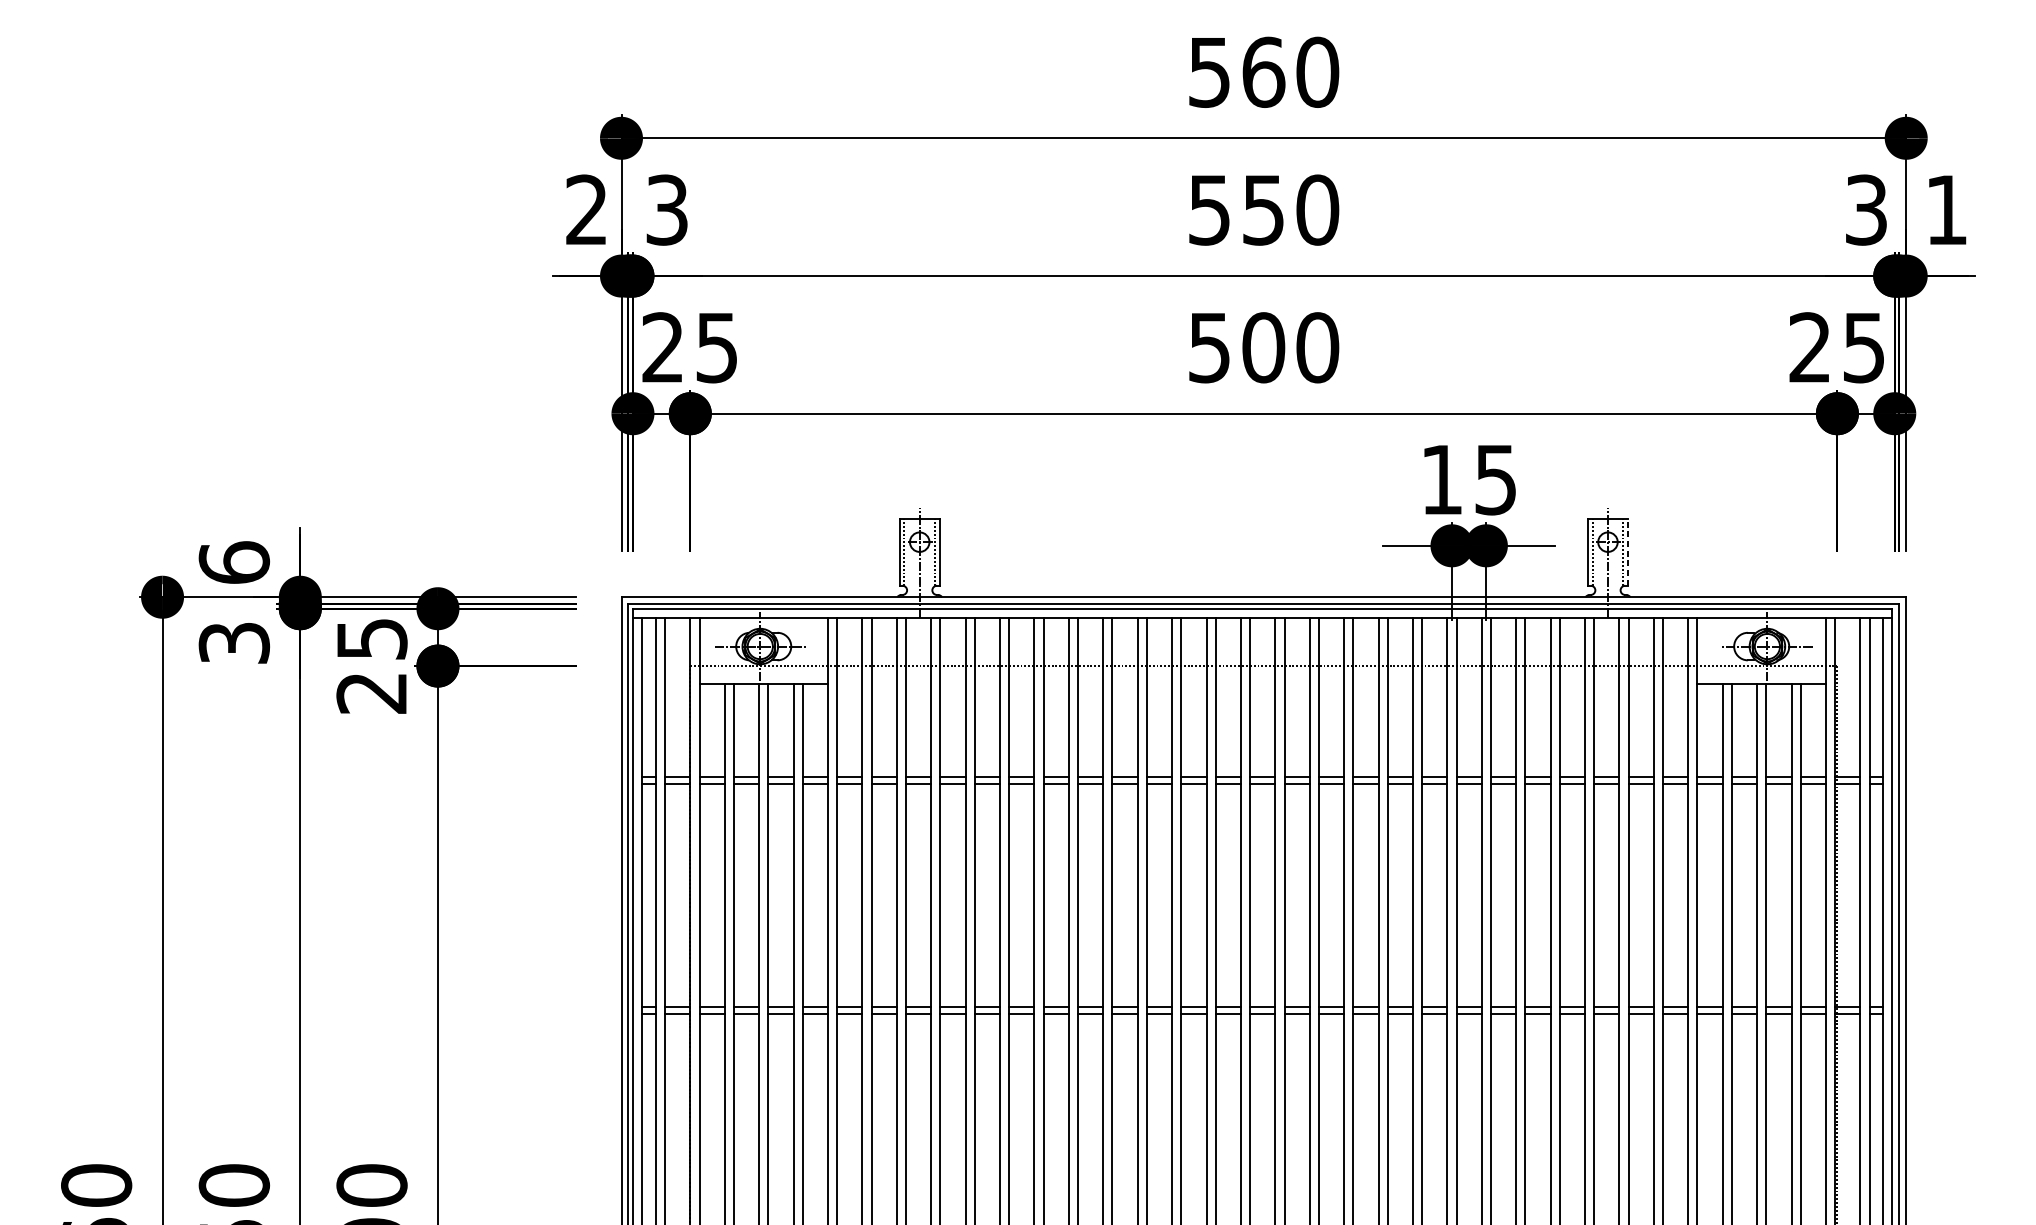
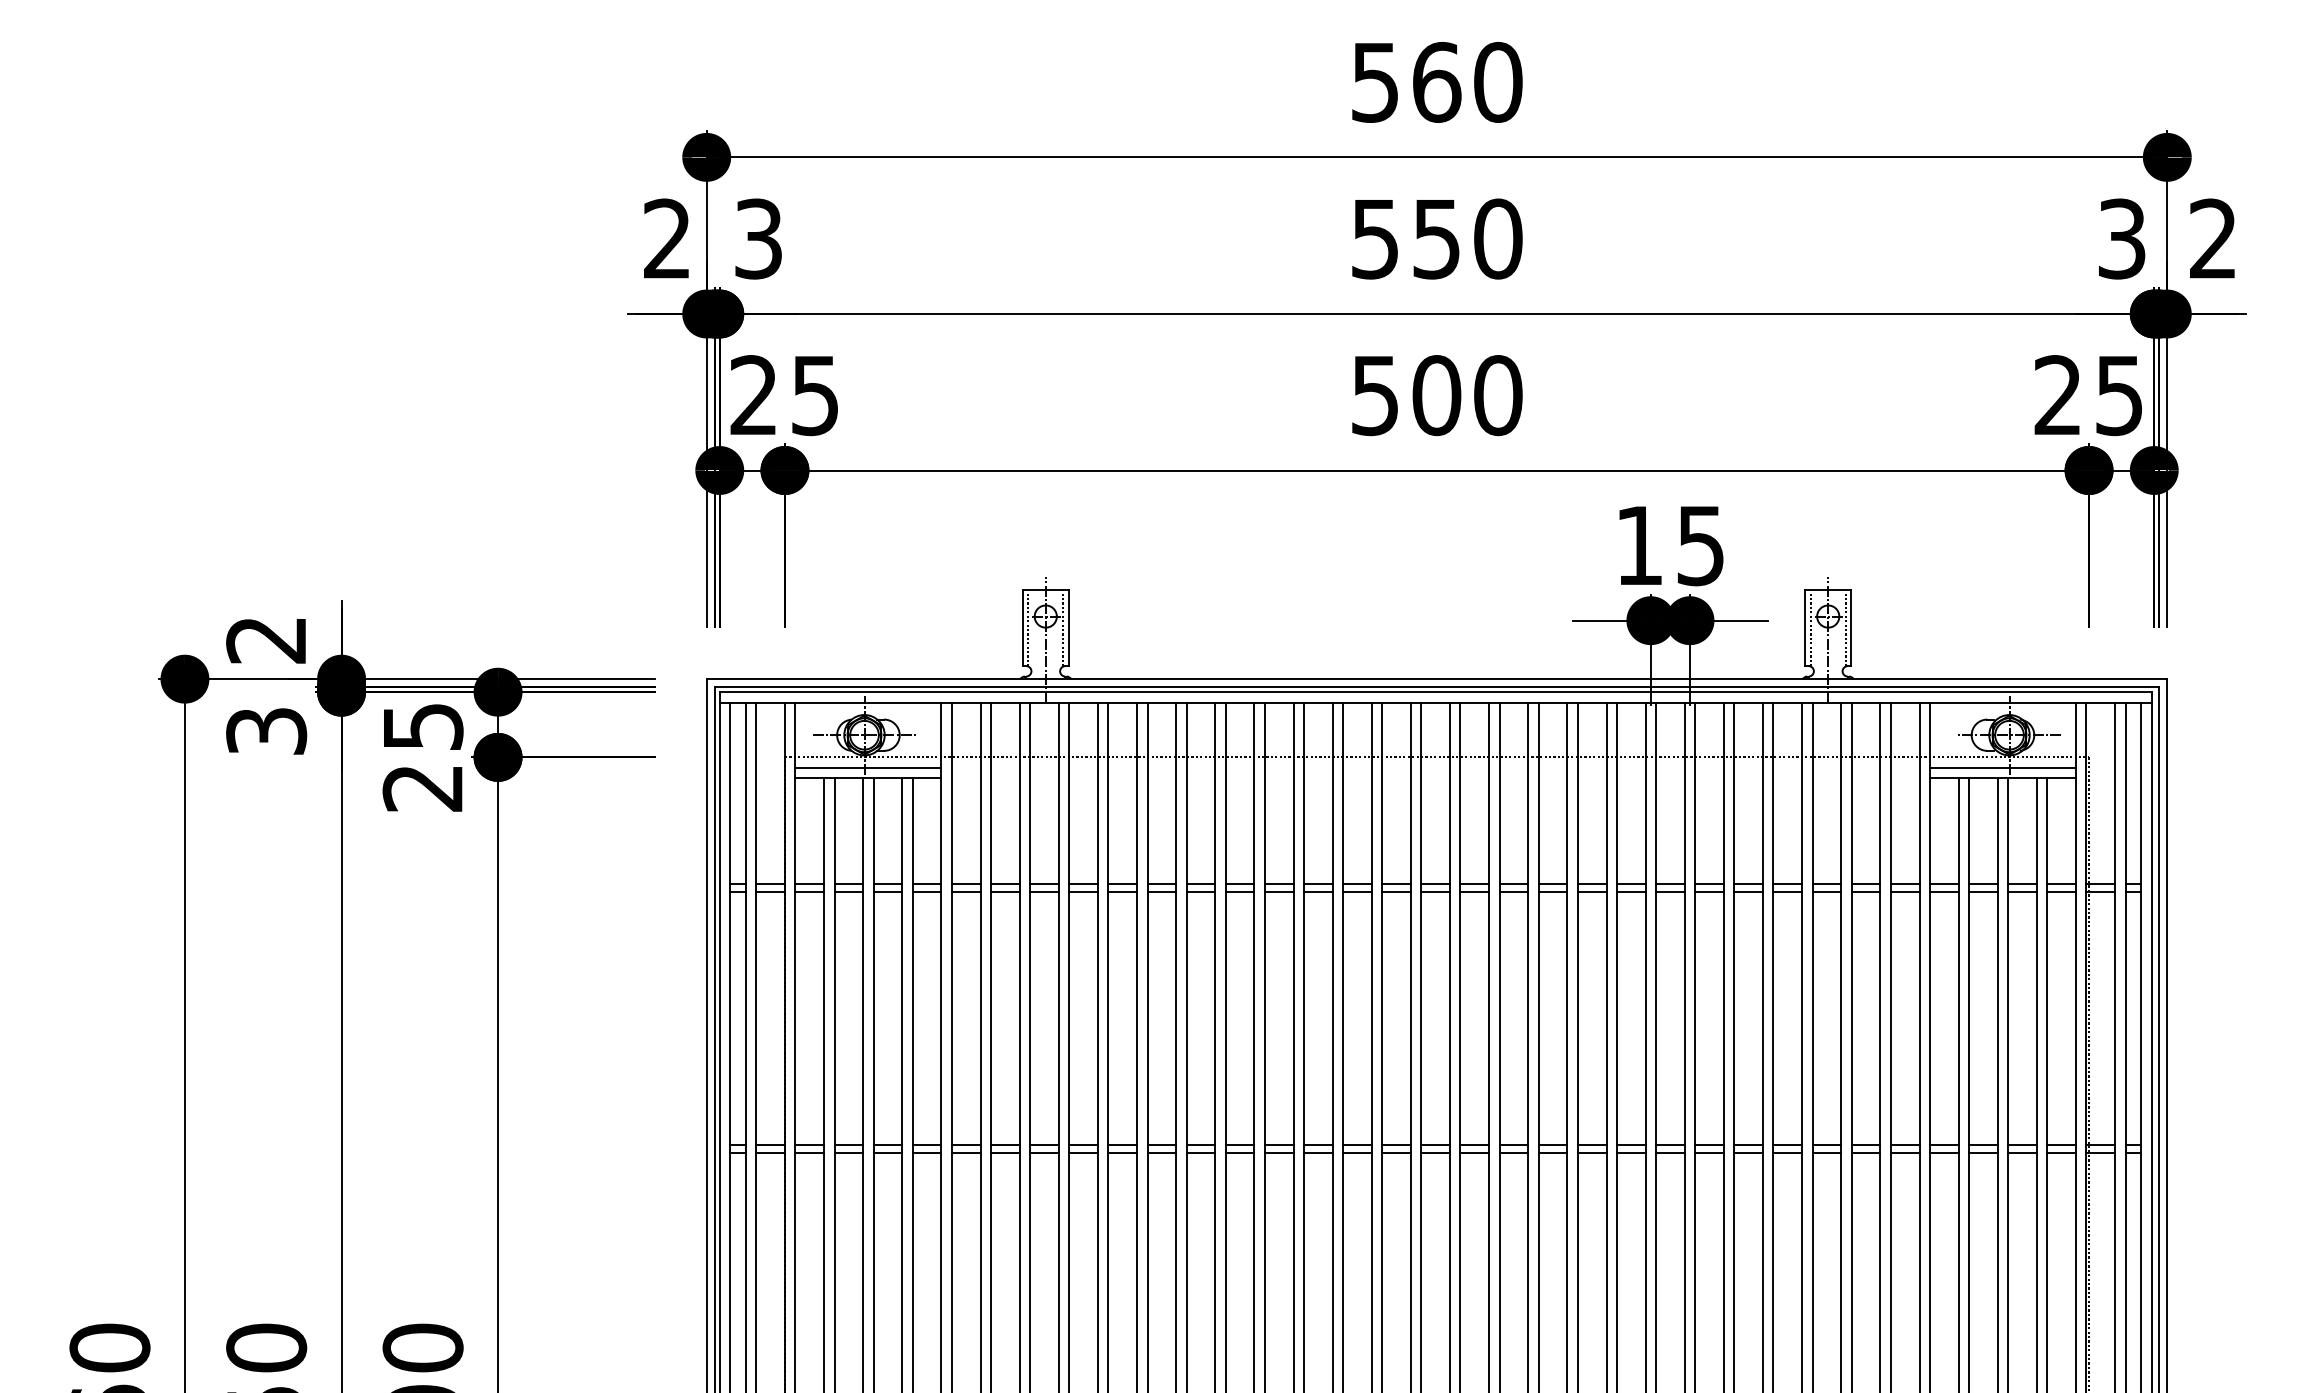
text: (1945, 209) -> (2212, 238), 1 -> 2
line: (1628, 552) -> (1851, 628), dashed -> solid
text: (234, 562) -> (266, 639), 6 -> 2
line: (763, 674) -> (868, 767), added
line: (1761, 674) -> (2002, 767), added

